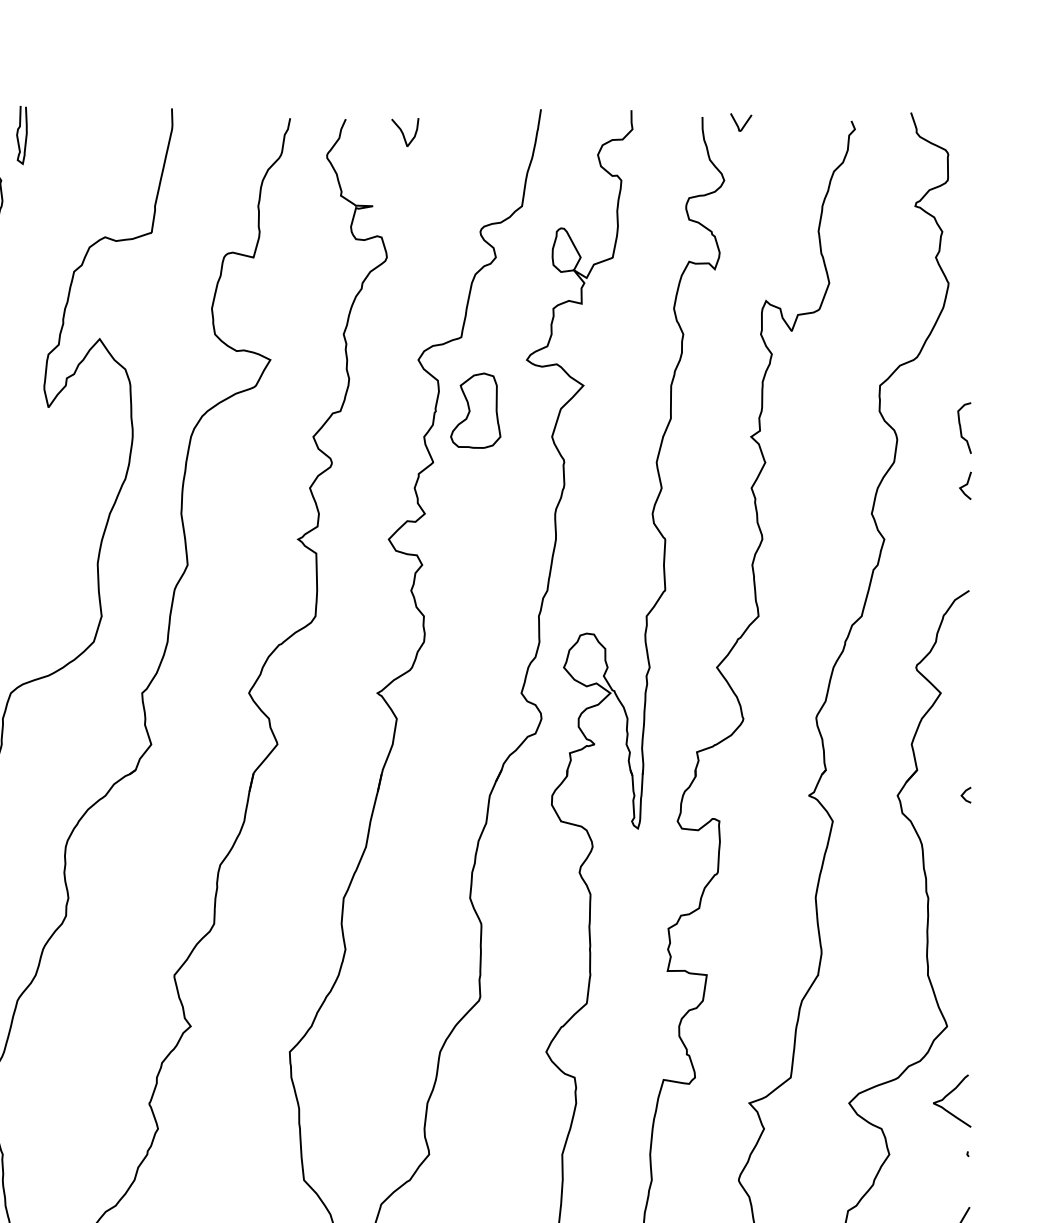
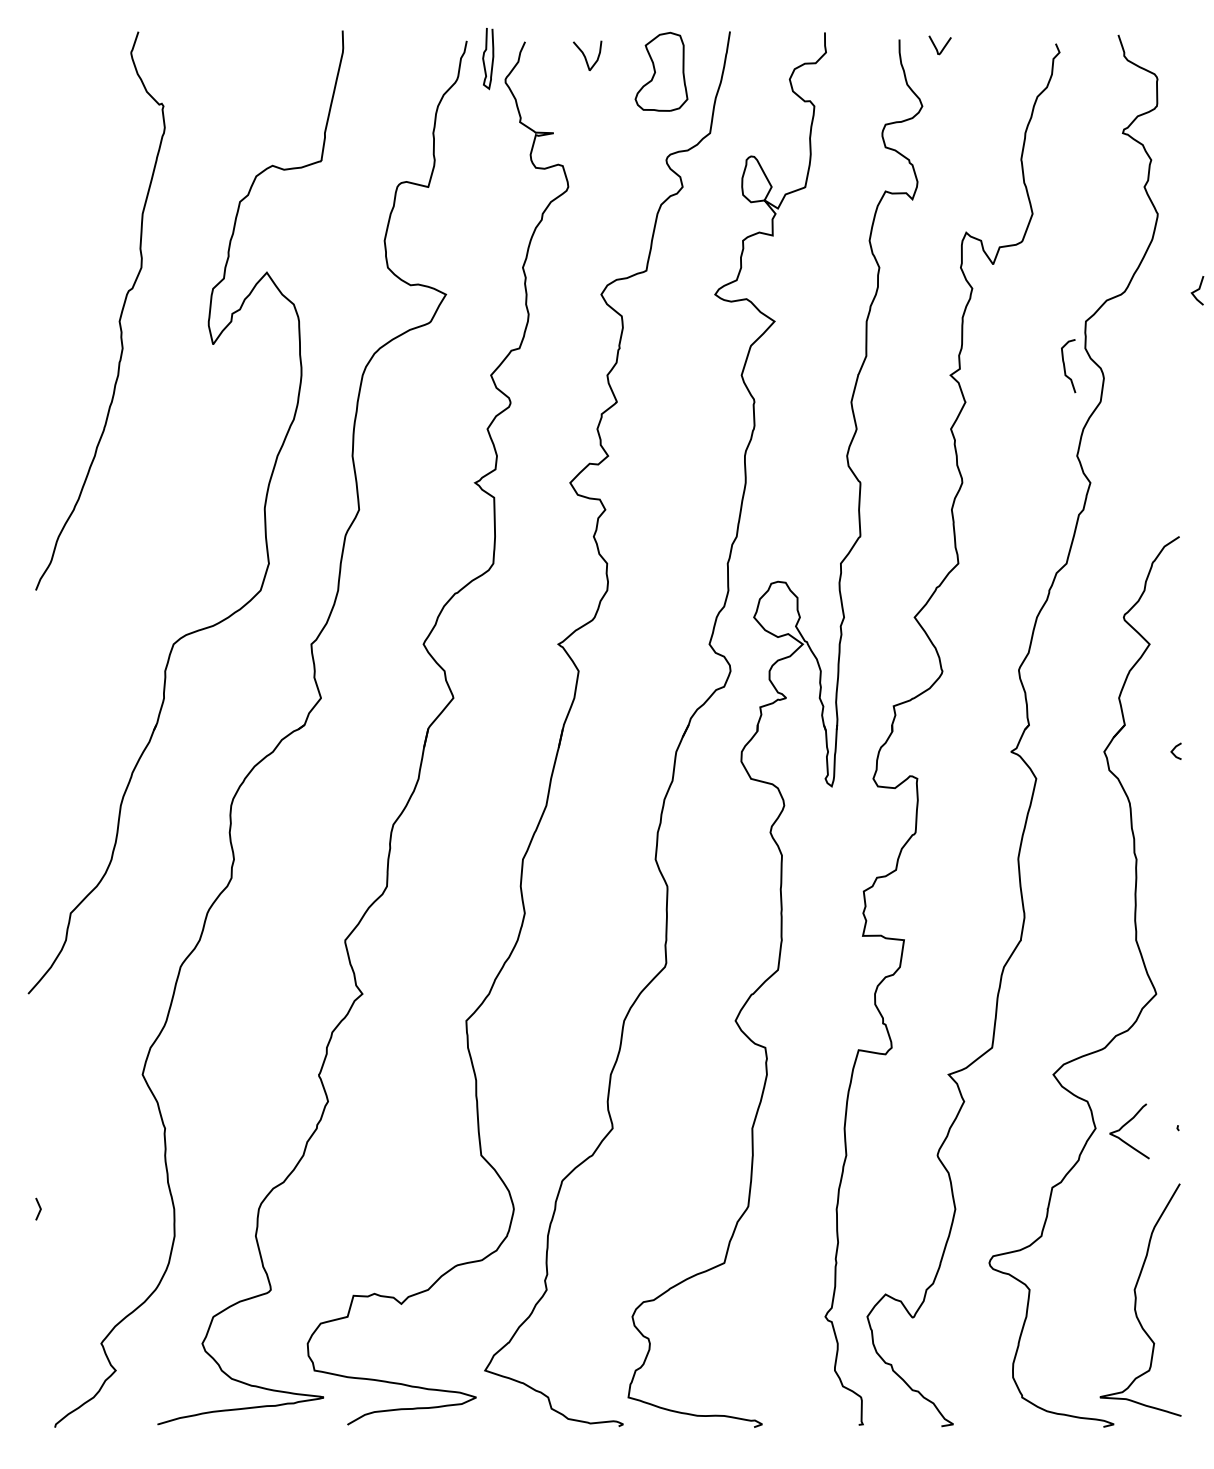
curve: (25, 137) -> (491, 61), moved
part: (475, 410) -> (661, 71), moved
curve: (961, 428) -> (1065, 366), moved
line: (965, 485) -> (1197, 290), moved
curve: (947, 1096) -> (1124, 1126), moved

